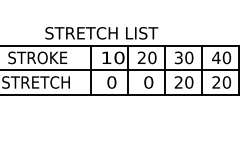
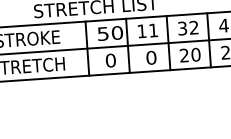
text: (106, 57) -> (103, 33), 10 -> 50
text: (146, 57) -> (147, 30), 20 -> 11
text: (189, 57) -> (194, 27), 30 -> 32

